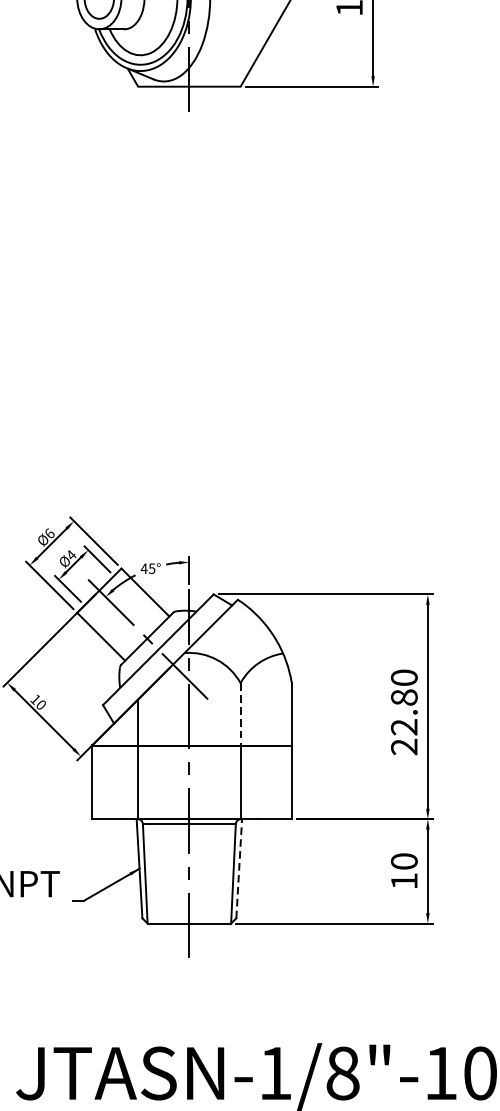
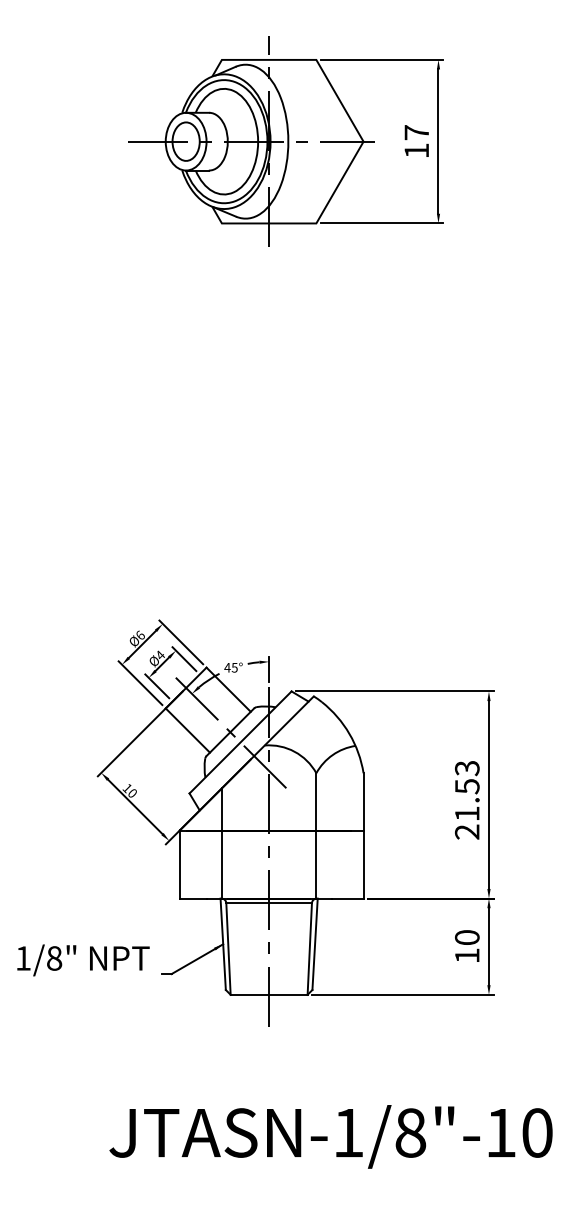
text: (403, 701) -> (466, 790), 22.80 -> 21.53
line: (240, 714) -> (316, 802), dashed -> solid
line: (239, 868) -> (315, 944), dashed -> solid

